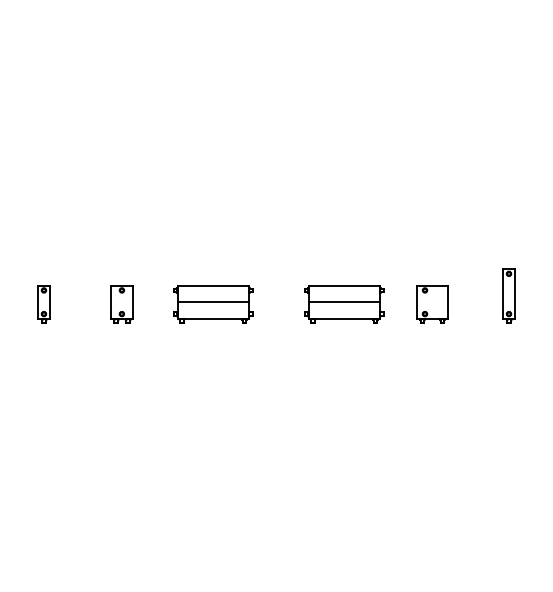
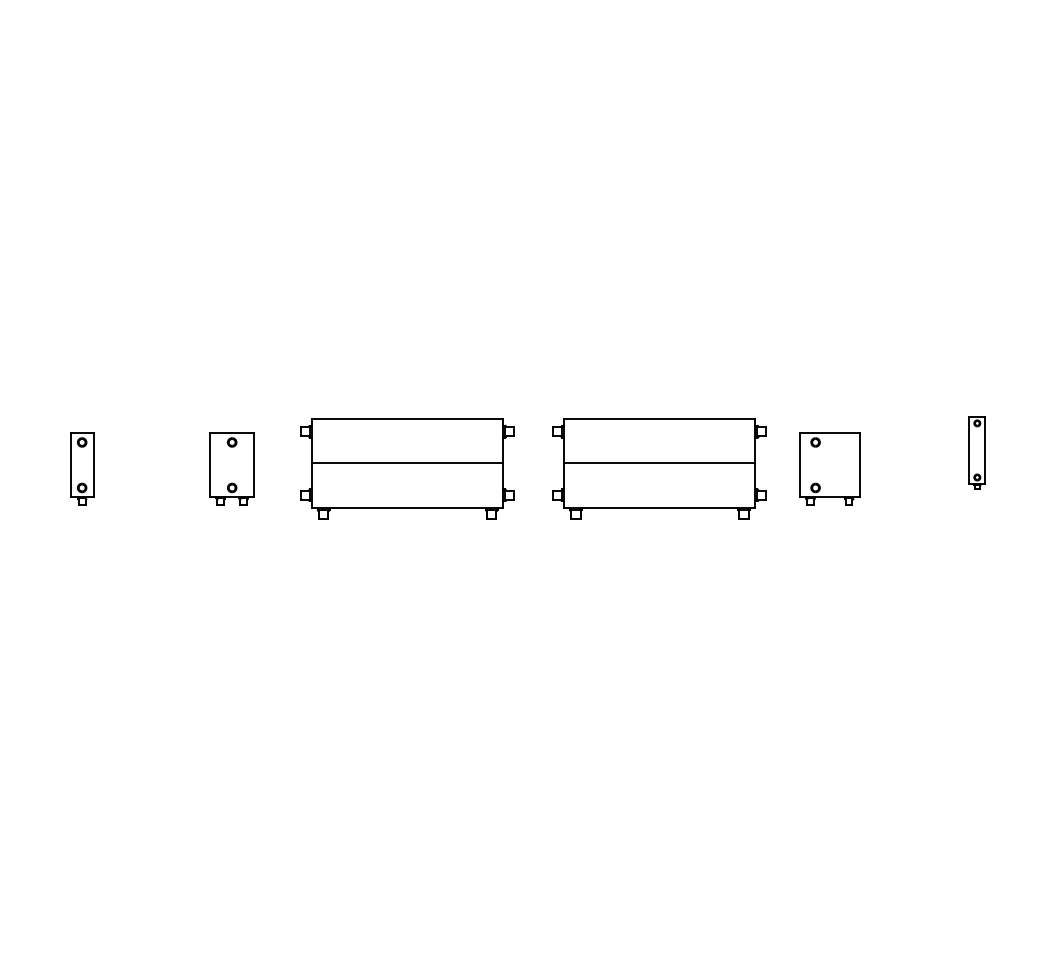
part: (508, 295) -> (976, 452), size x0.7
part: (213, 304) -> (408, 469), size x1.4
part: (344, 304) -> (660, 469), size x1.4

